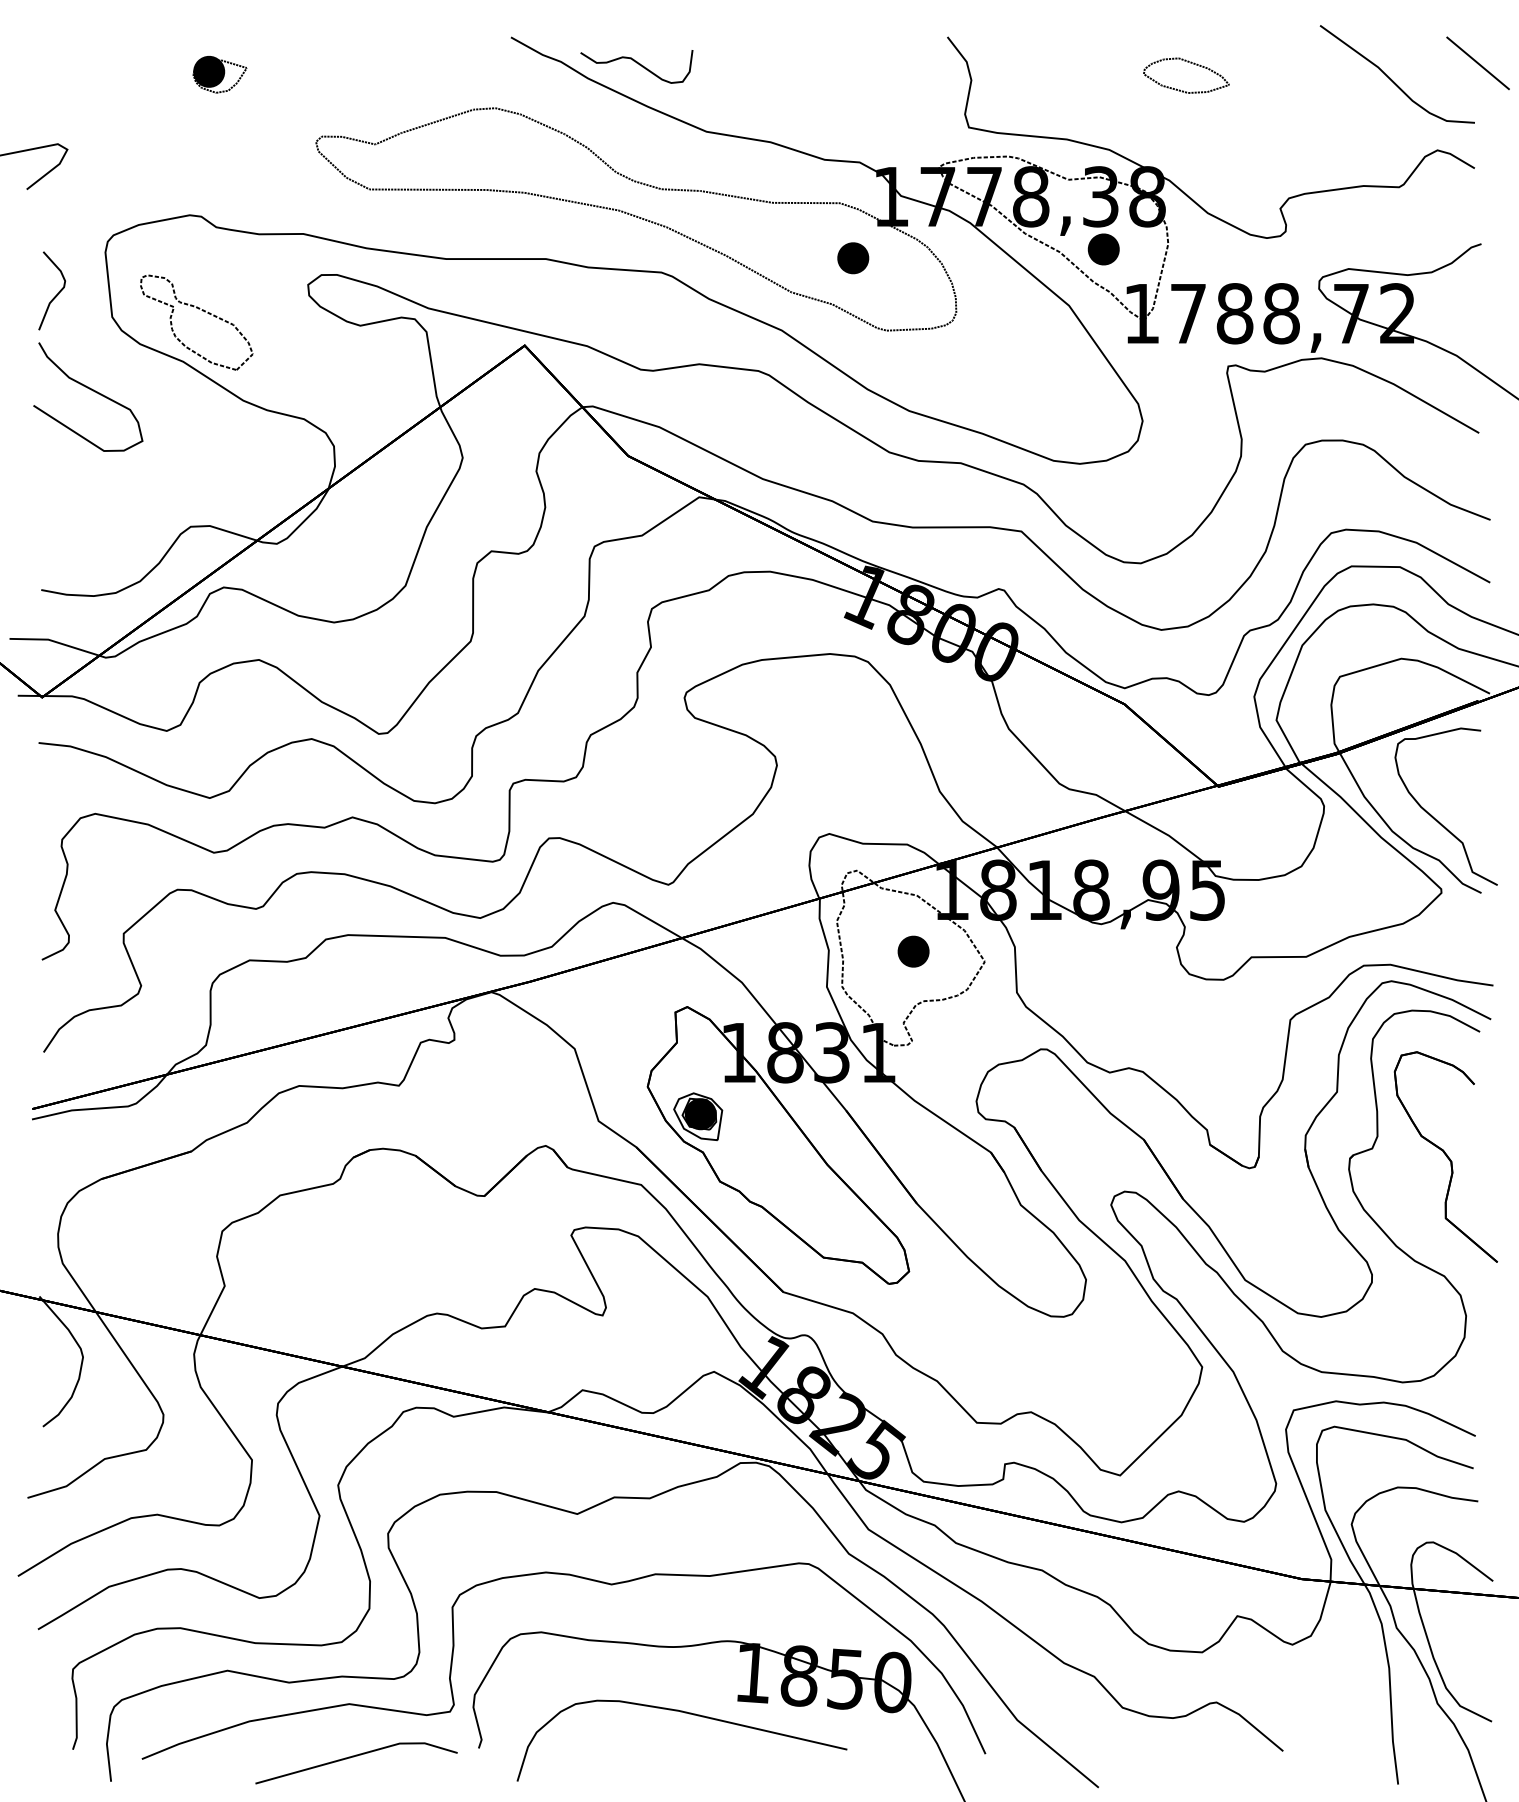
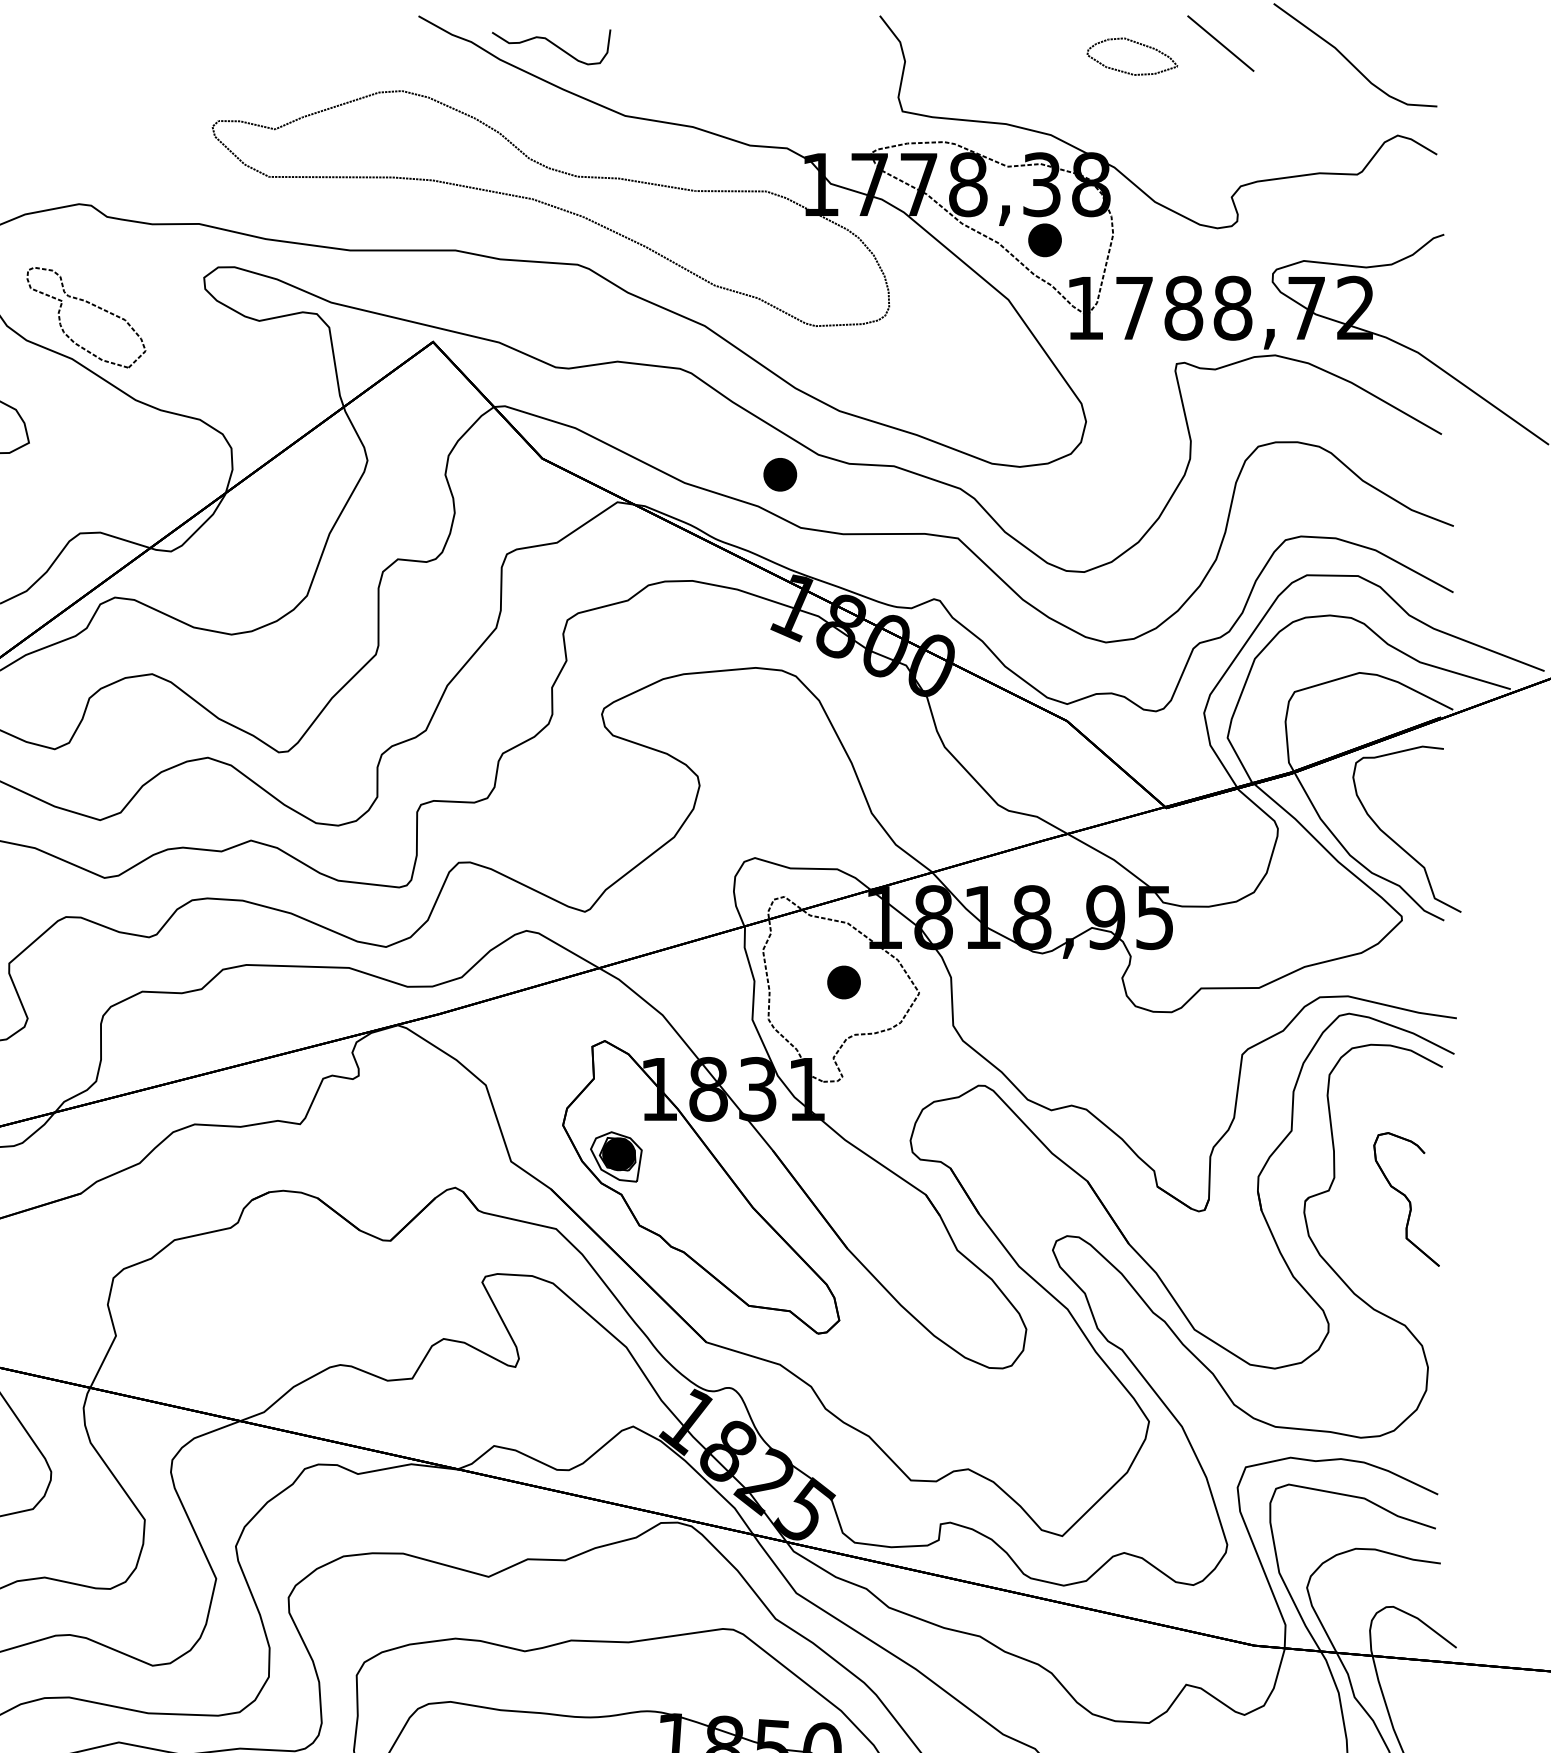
line: (1477, 62) -> (1220, 42), moved
part: (219, 74) -> (110, 55), removed
part: (853, 258) -> (780, 475), moved
part: (1445, 1156) -> (1406, 1198), size x0.6

